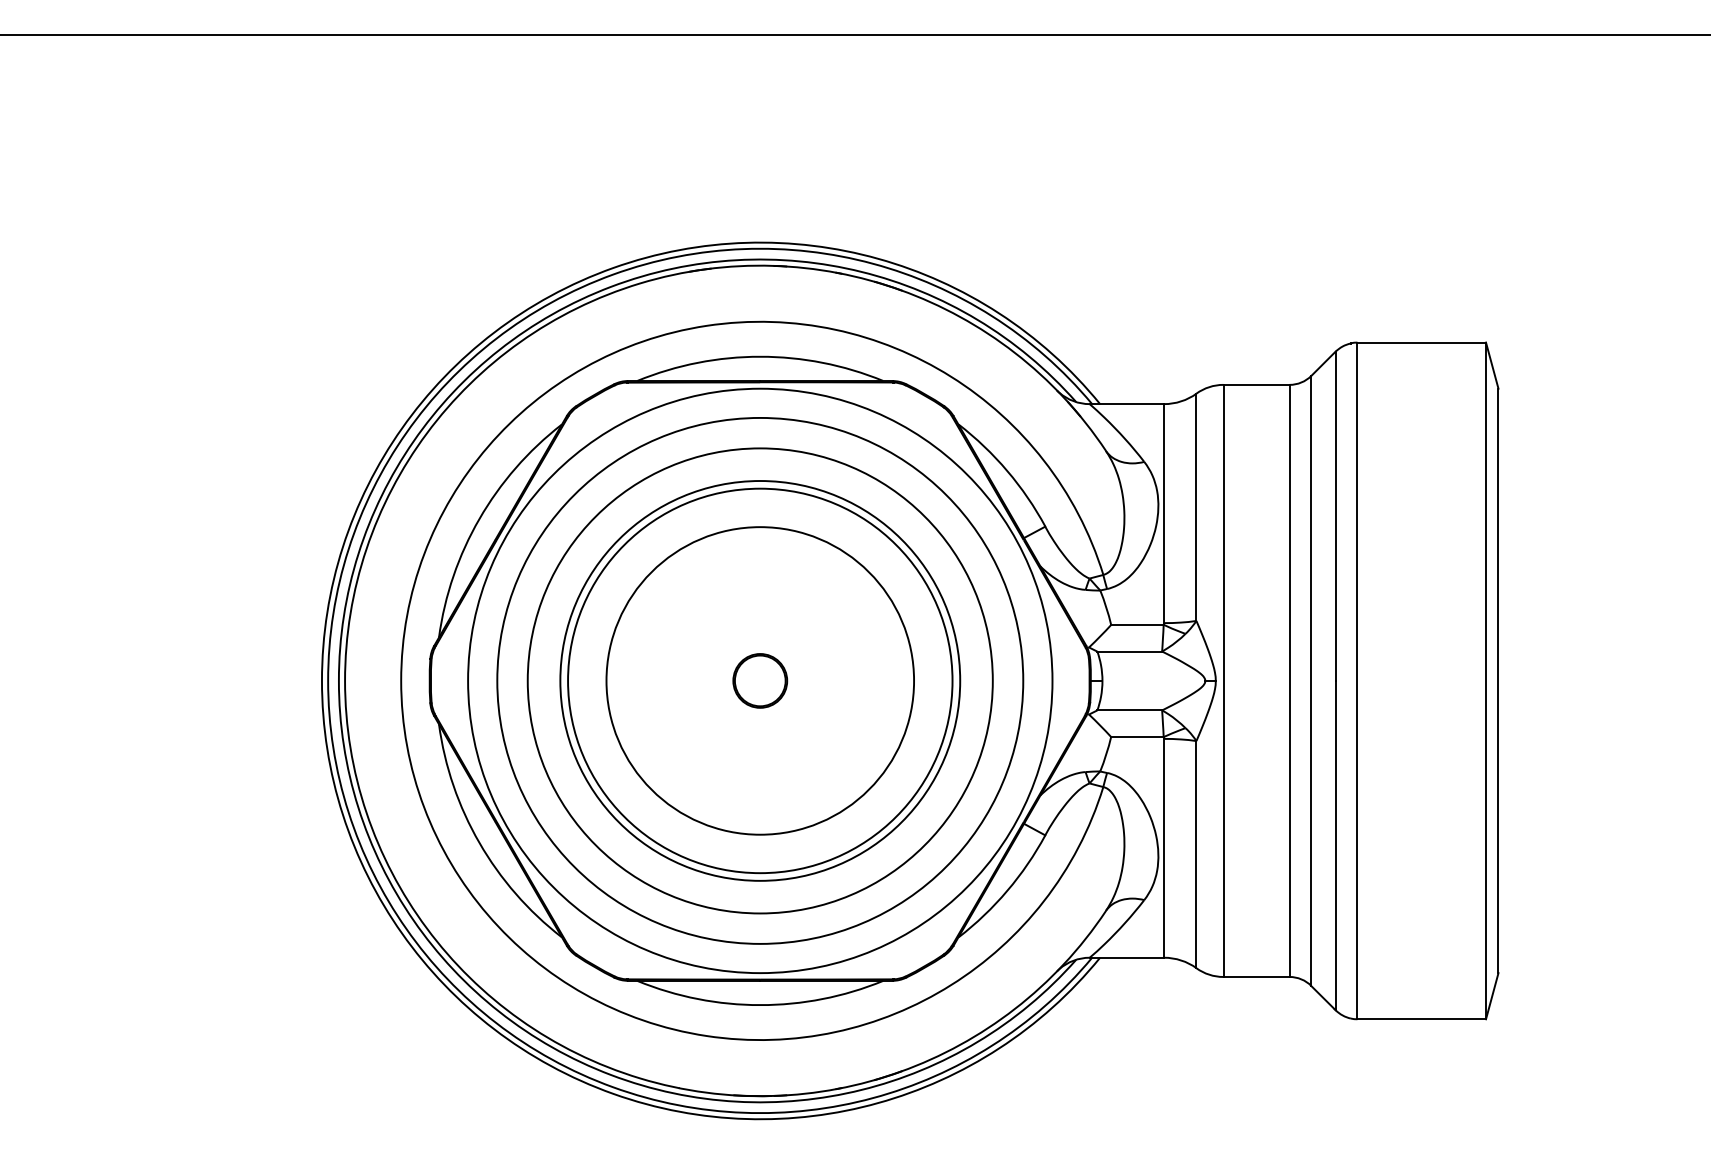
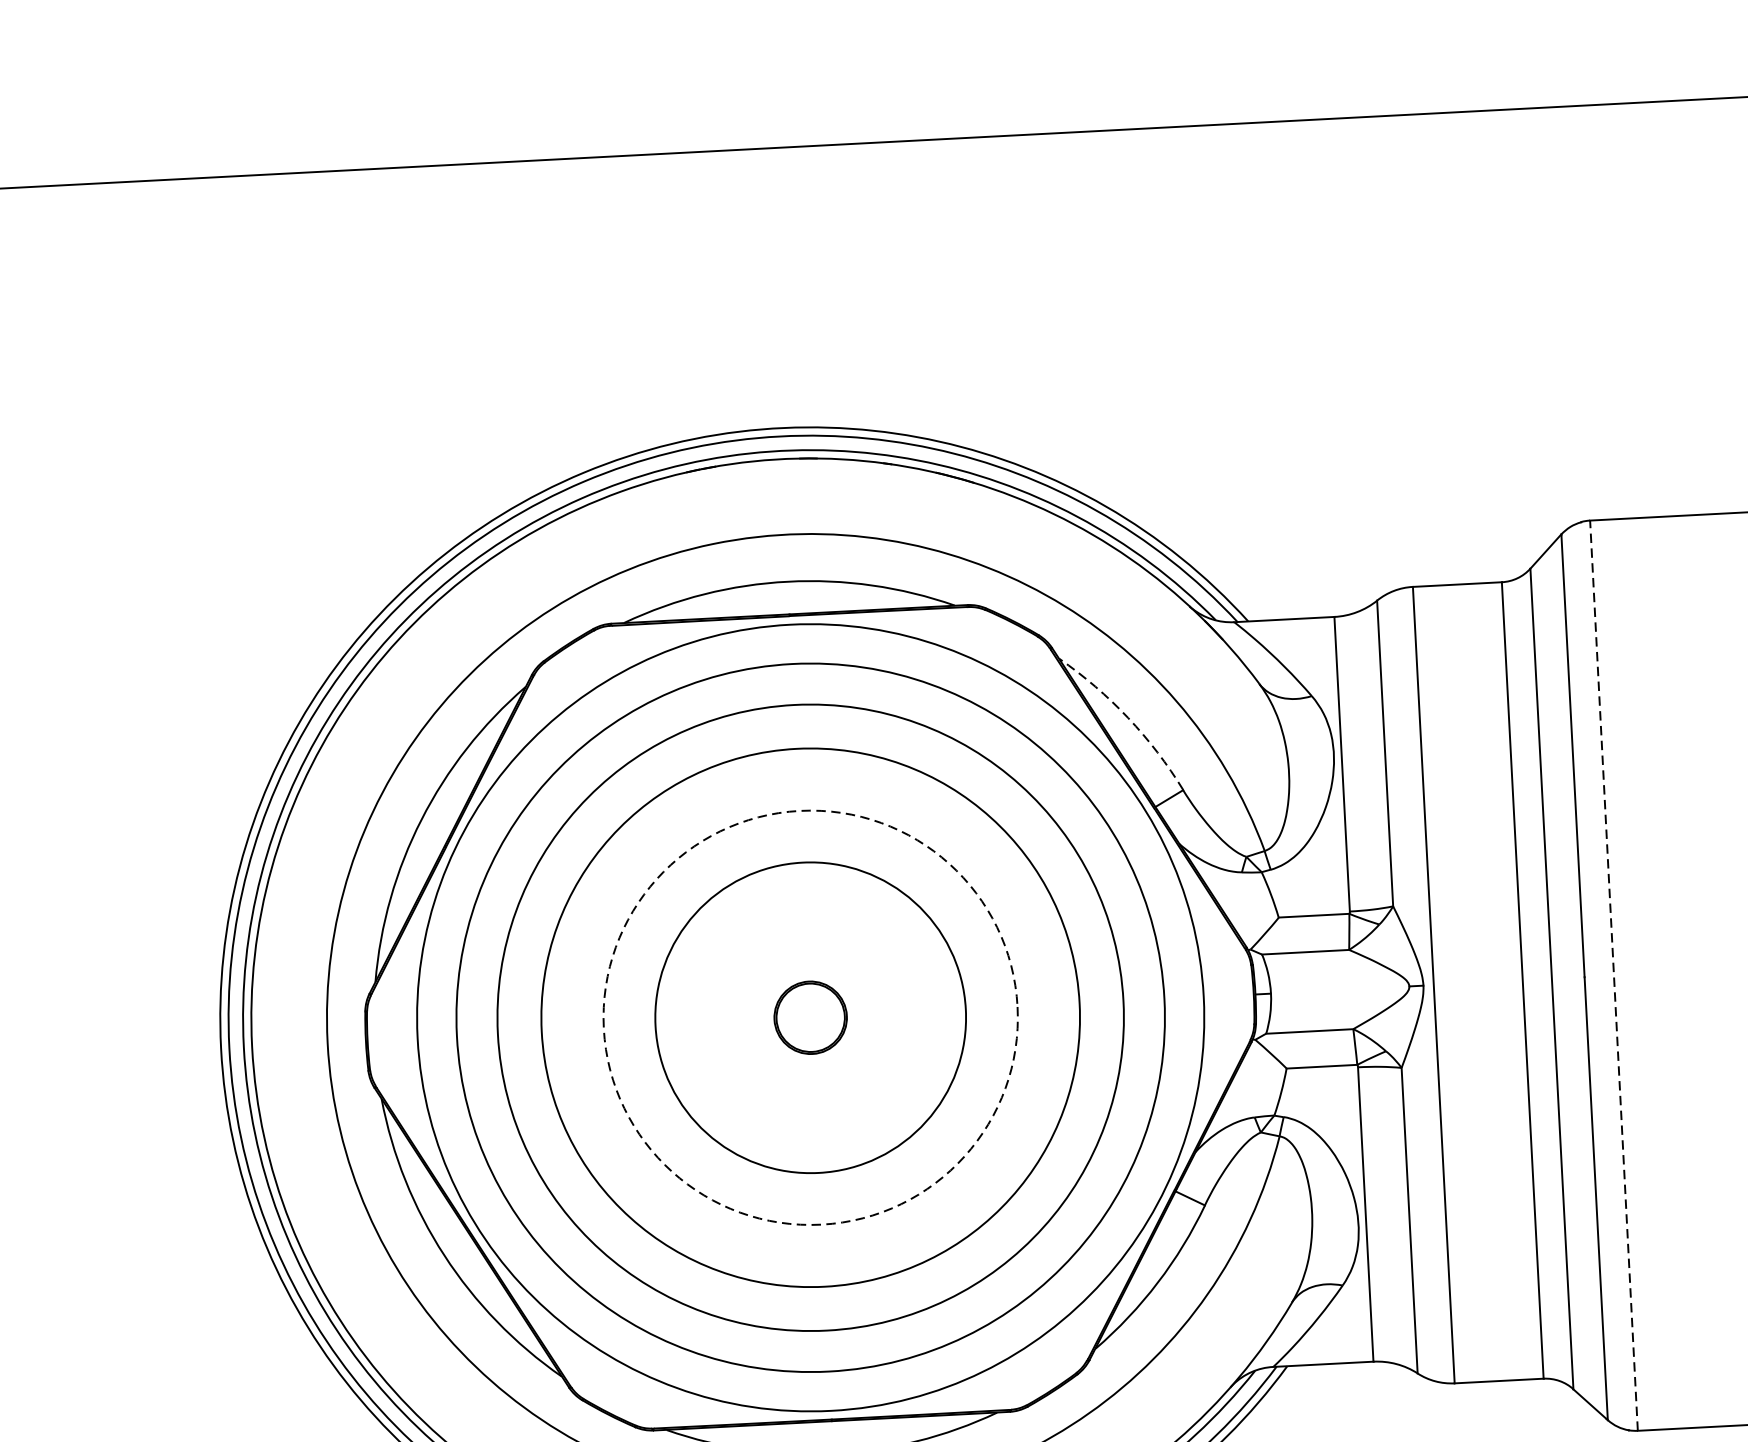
arc: (1007, 471) -> (1128, 718), solid -> dashed
circle: (760, 680) -> (810, 1017), size x0.6
circle: (760, 680) -> (810, 1017), solid -> dashed
line: (1357, 680) -> (1614, 975), solid -> dashed

